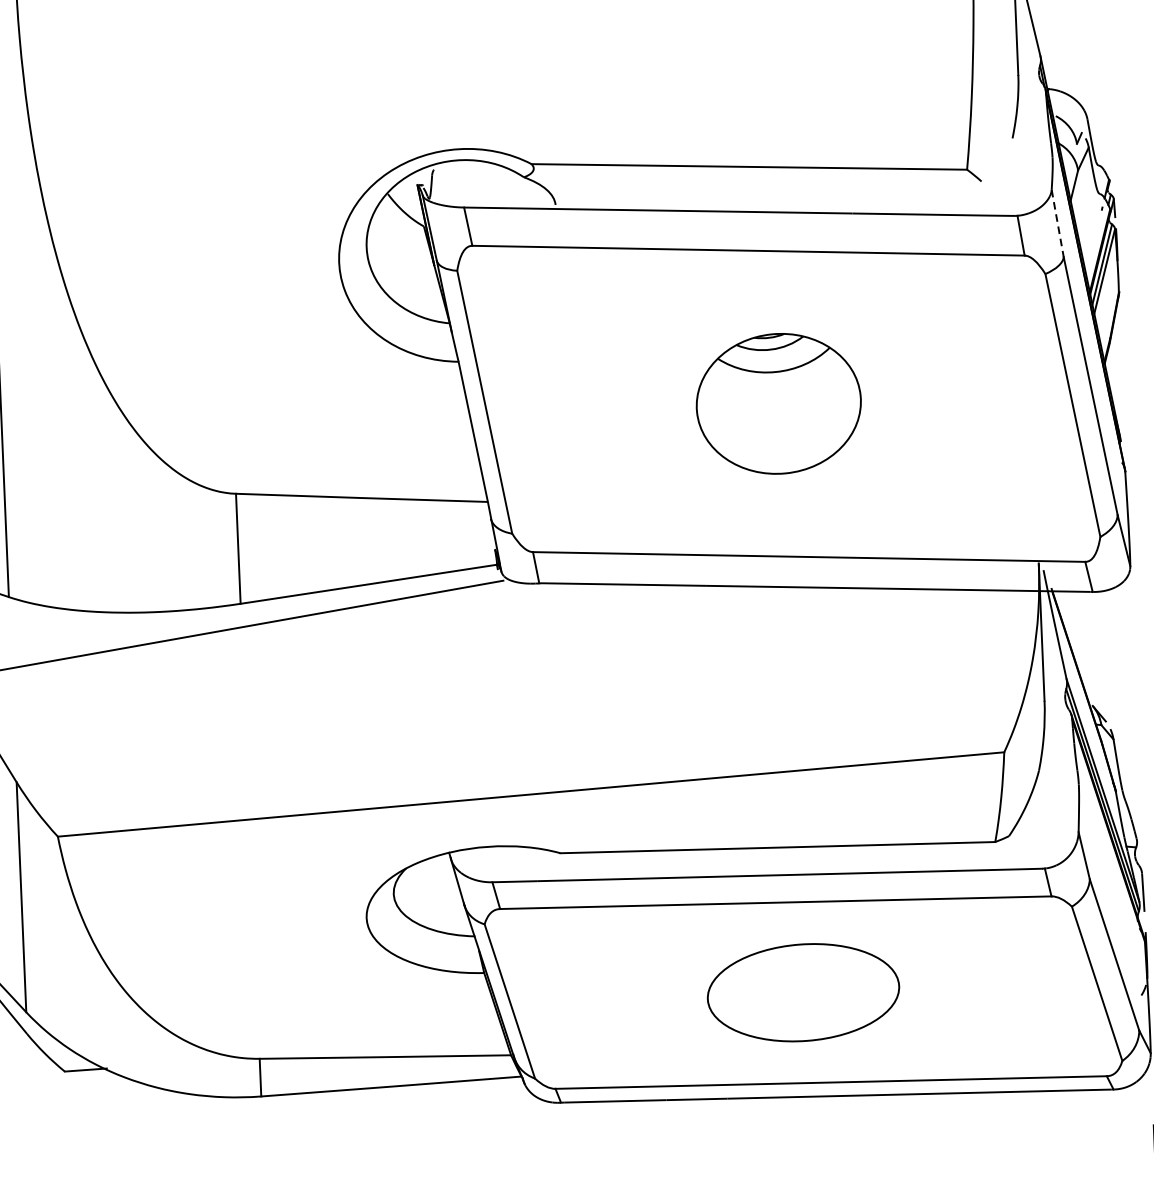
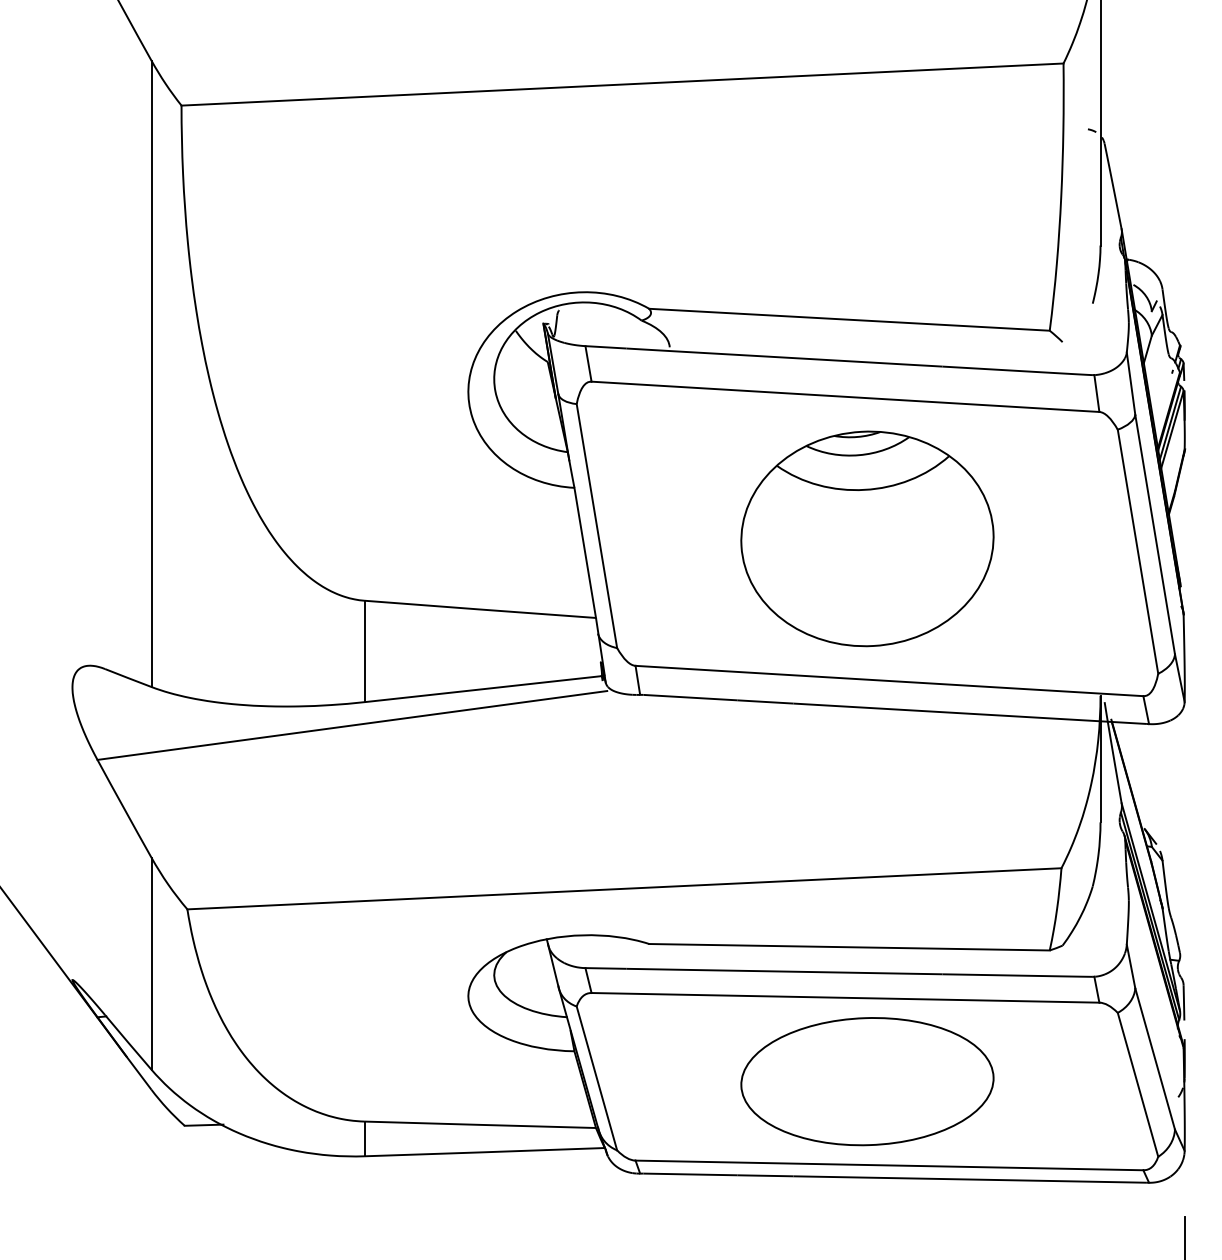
line: (1058, 224) -> (1131, 384), dashed -> solid
part: (778, 403) -> (867, 538), size x1.67
part: (803, 992) -> (867, 1081), size x1.43

